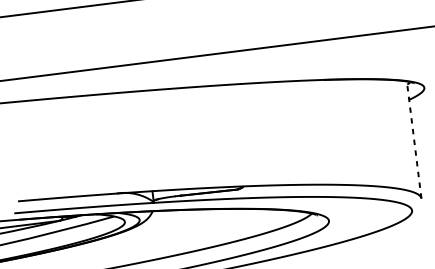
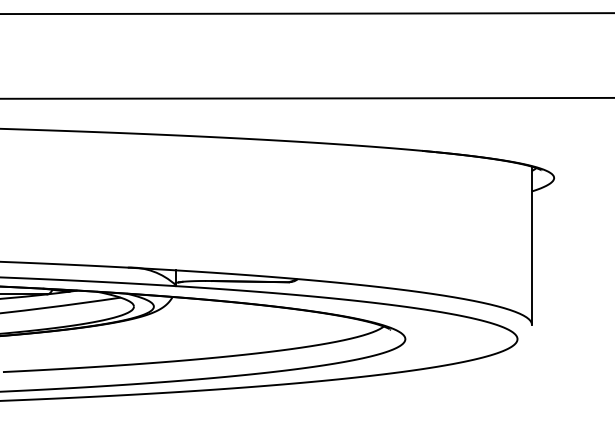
line: (413, 139) -> (531, 245), dashed -> solid

